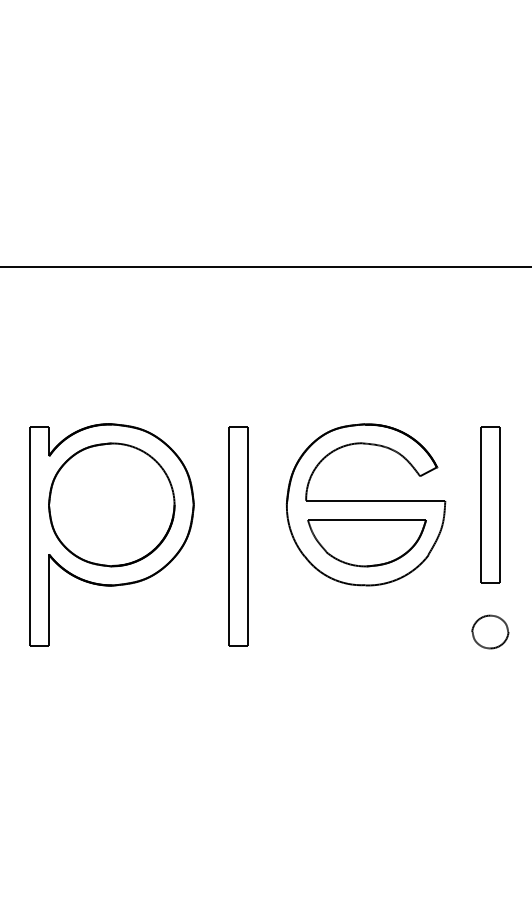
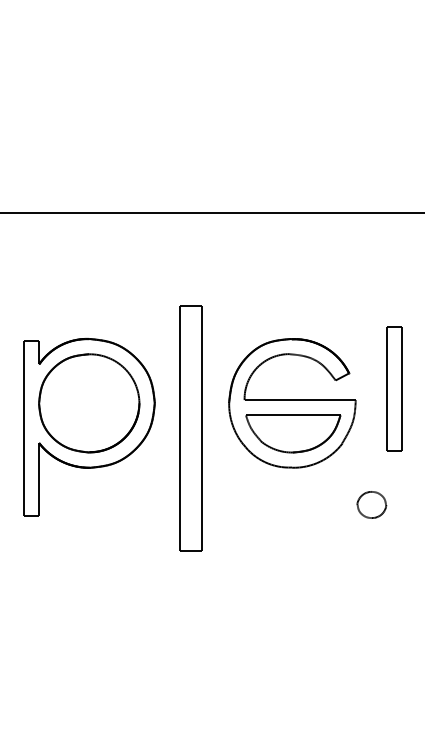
part: (490, 504) -> (394, 388), moved
part: (238, 536) -> (190, 428), size x1.4
part: (490, 631) -> (371, 504), moved

